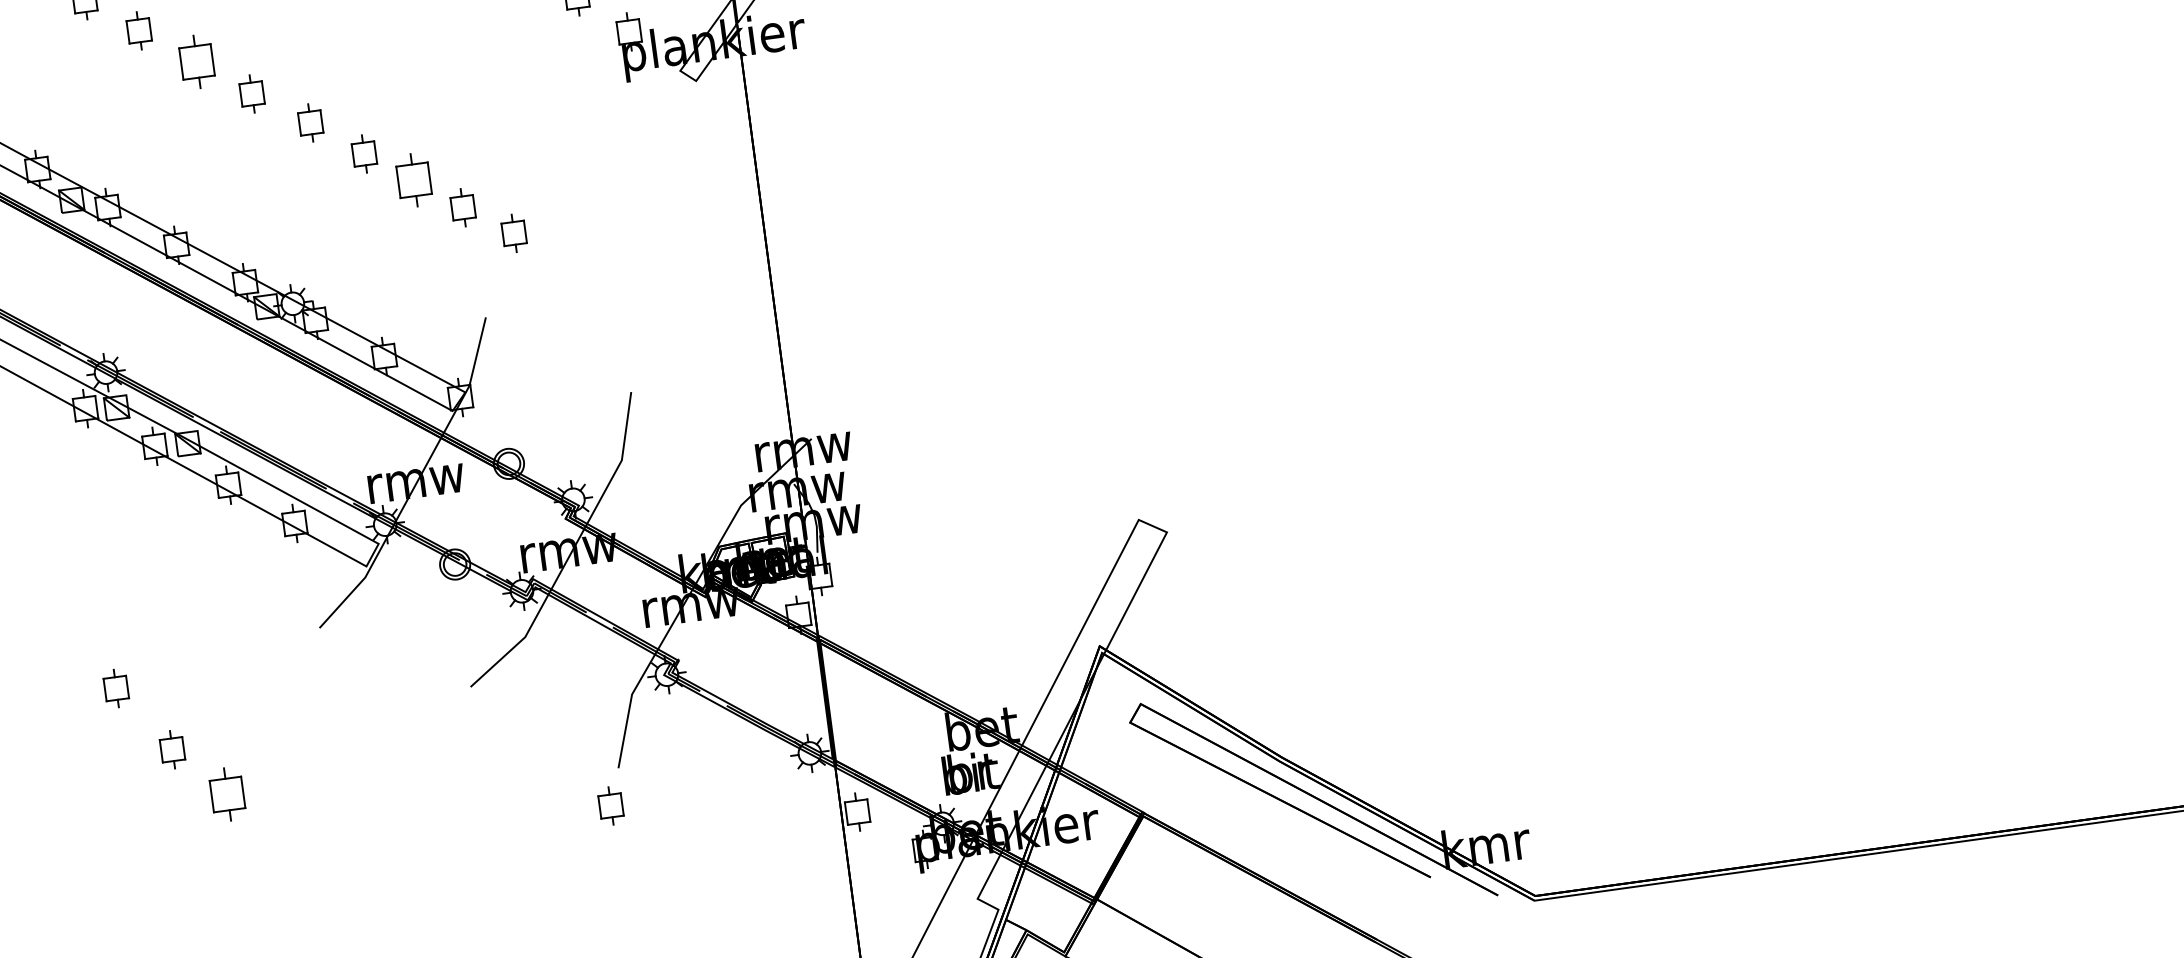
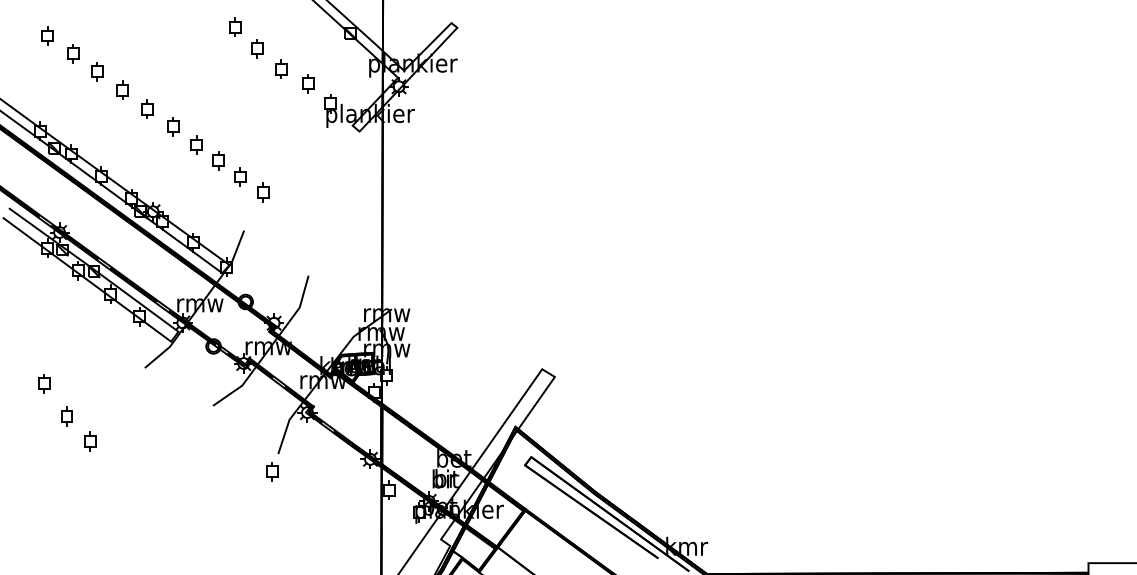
part: (195, 60) -> (122, 89), size x0.71
part: (413, 179) -> (218, 160), size x0.71
part: (227, 794) -> (90, 441), size x0.71

